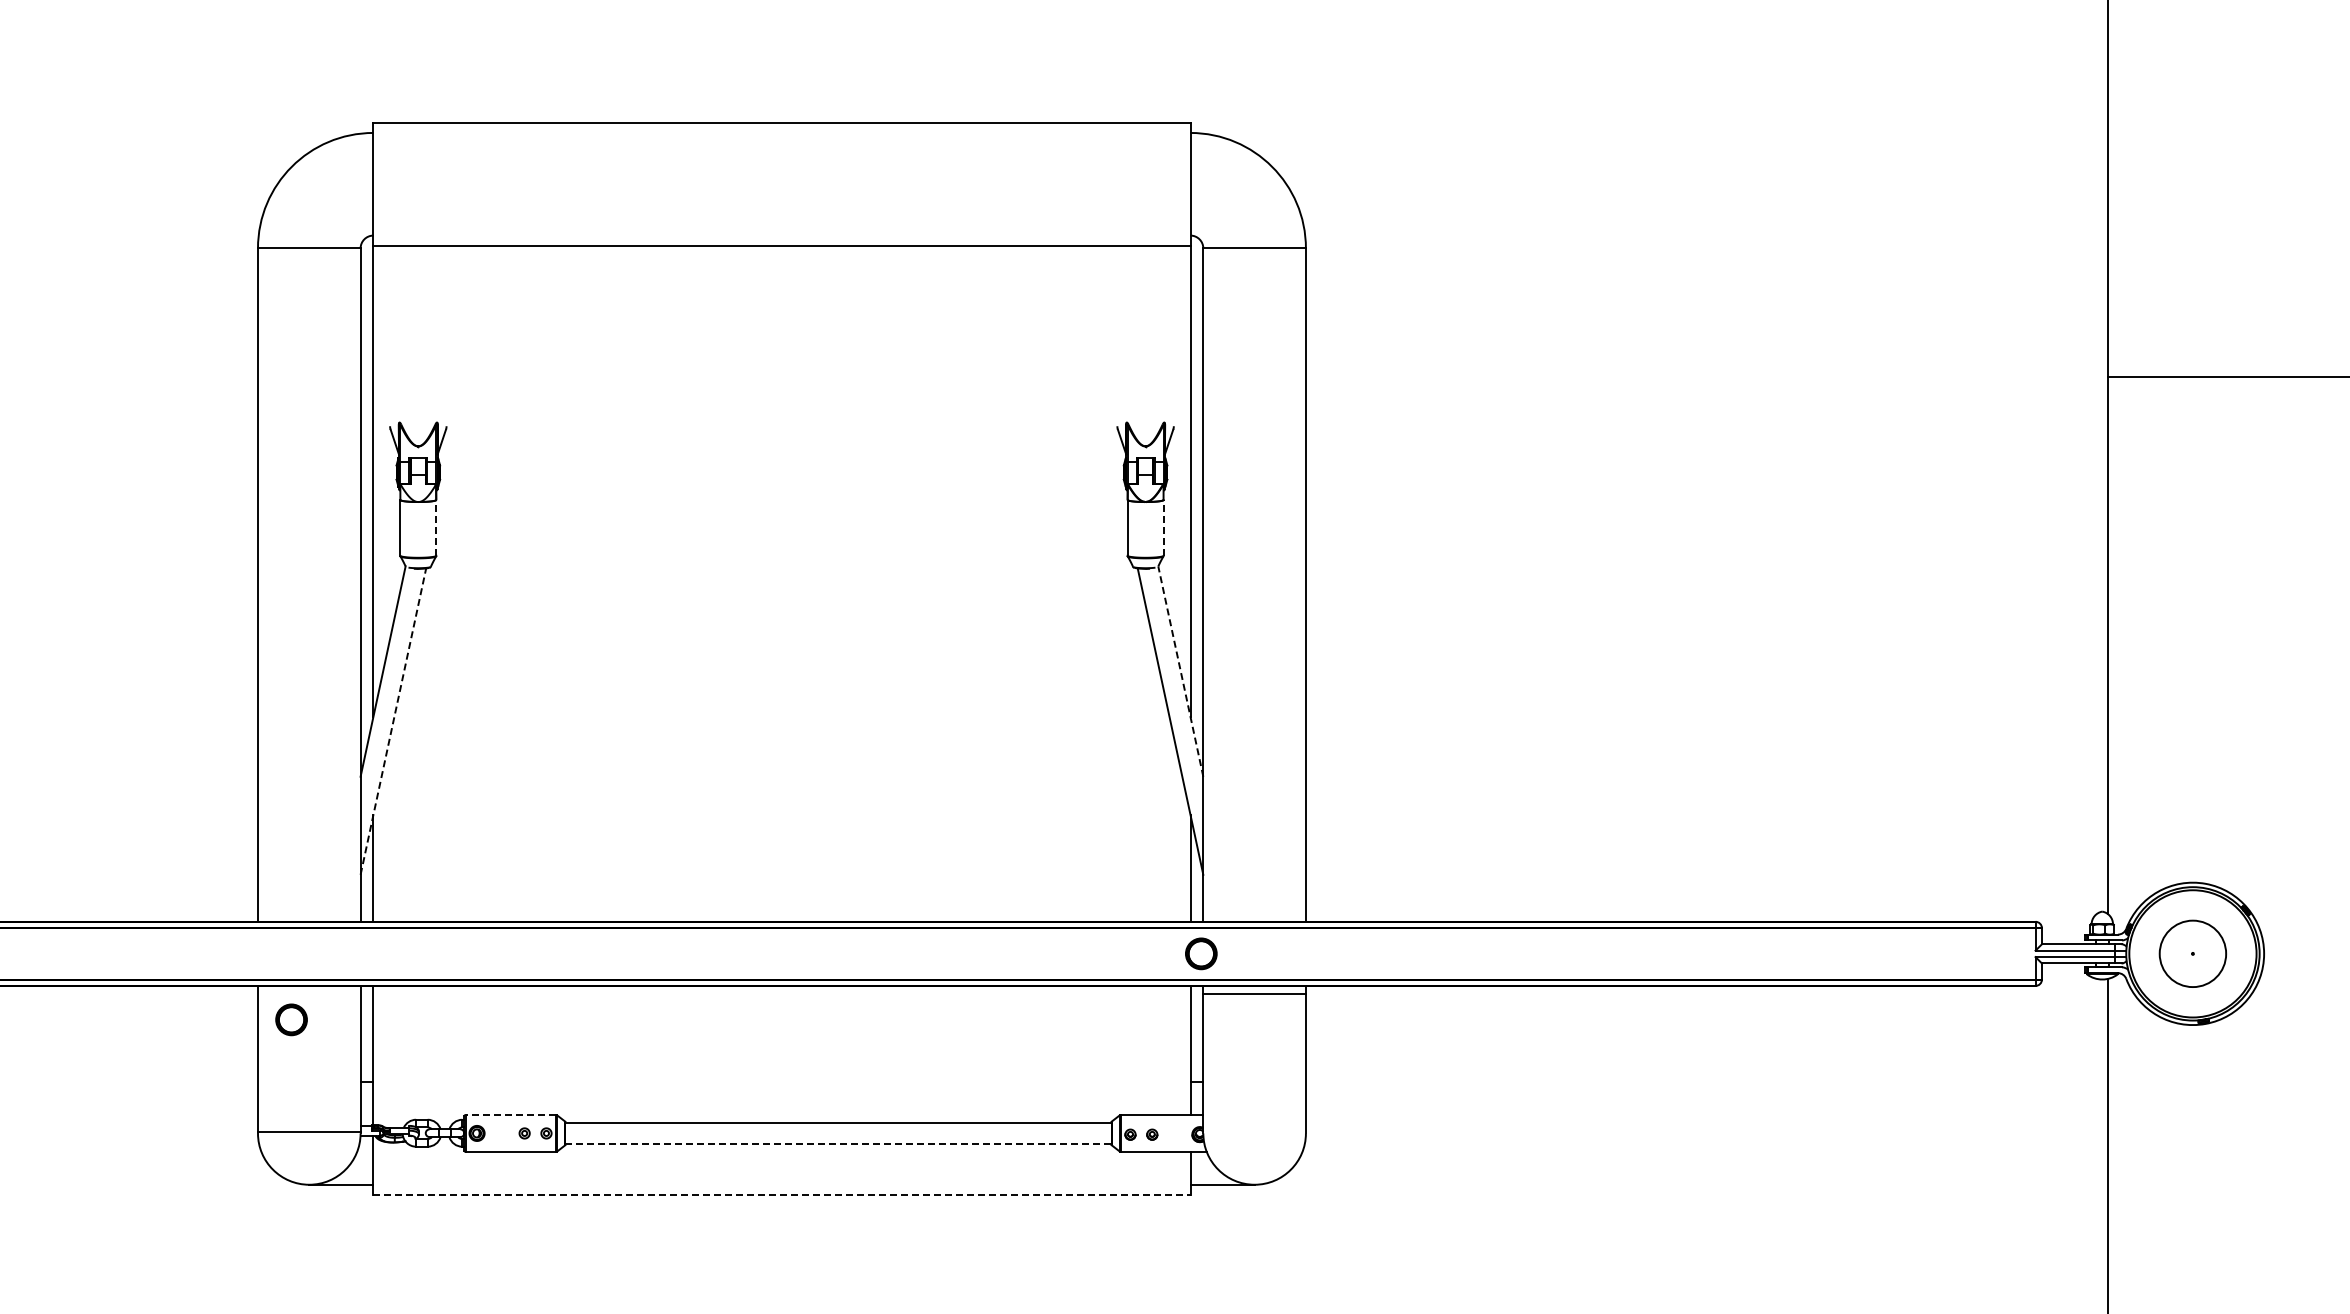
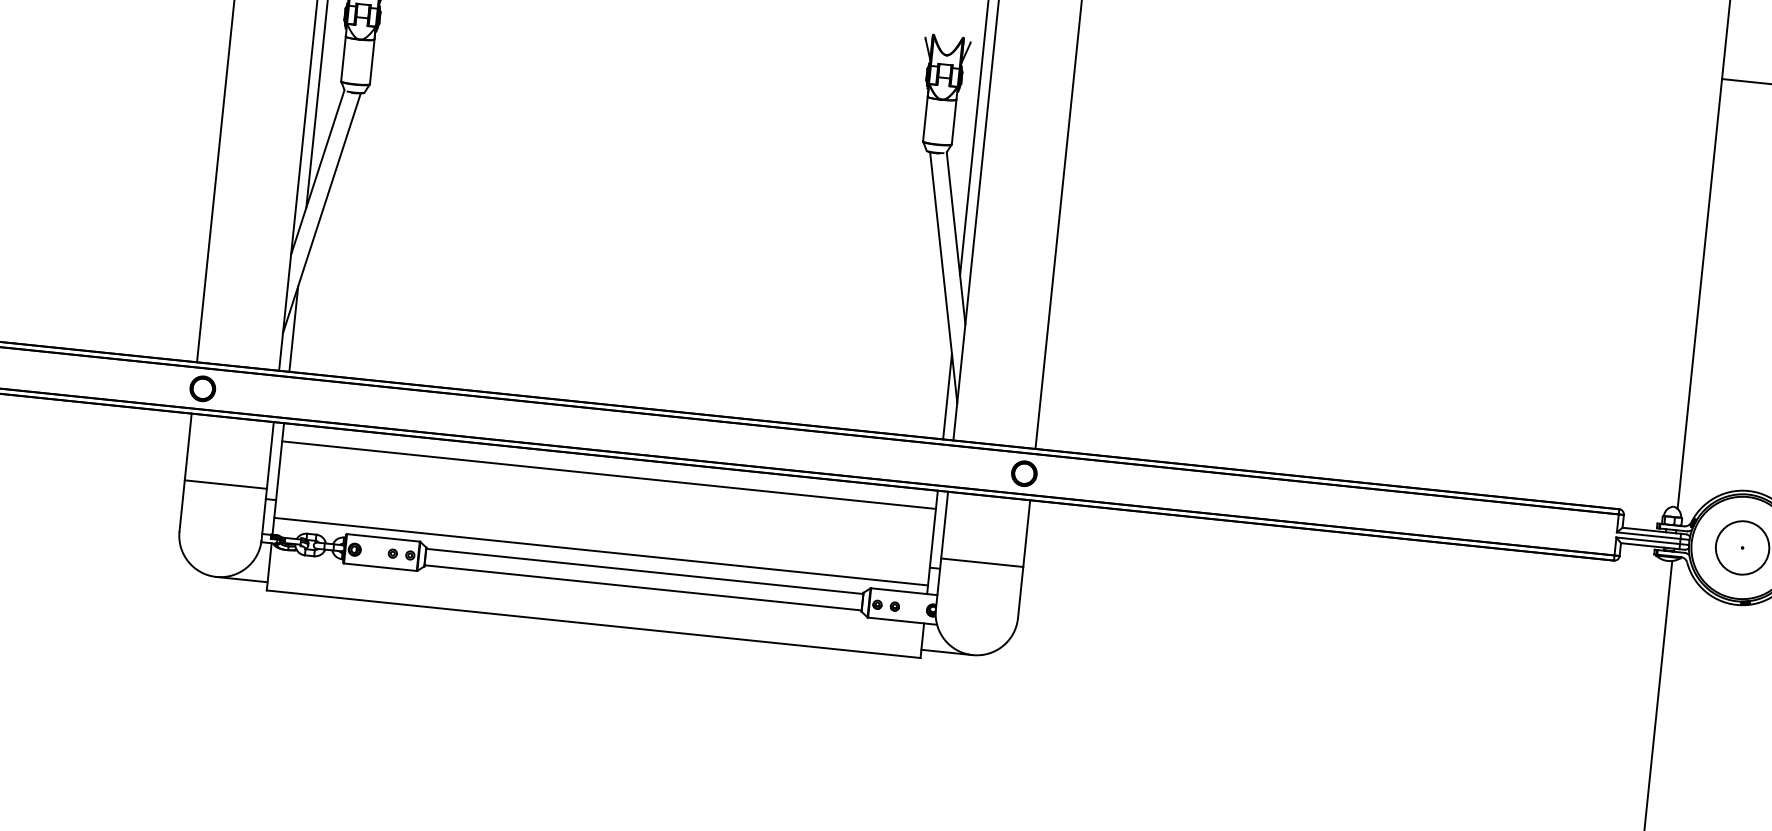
line: (436, 527) -> (372, 61), dashed -> solid
line: (1163, 527) -> (954, 121), dashed -> solid
line: (1180, 671) -> (955, 238), dashed -> solid
line: (393, 721) -> (321, 213), dashed -> solid
part: (1201, 953) -> (1024, 473), moved
line: (1254, 994) -> (982, 562), moved
line: (781, 1008) -> (608, 474), added
part: (291, 1019) -> (202, 388), moved
line: (781, 1104) -> (600, 551), added
line: (510, 1115) -> (383, 538), dashed -> solid
line: (309, 1132) -> (226, 484), moved
line: (838, 1143) -> (643, 587), dashed -> solid
line: (781, 1195) -> (593, 624), dashed -> solid

